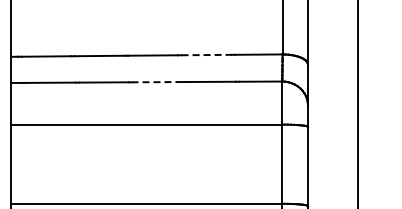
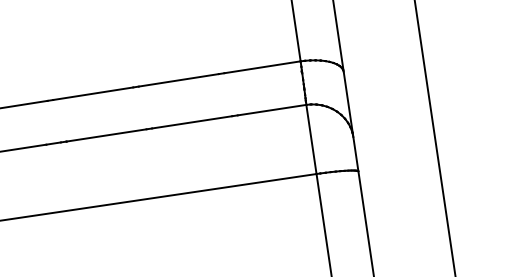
line: (206, 55) -> (178, 81), dashed -> solid
line: (157, 82) -> (106, 135), dashed -> solid

